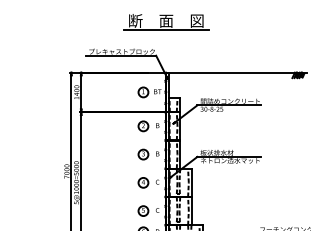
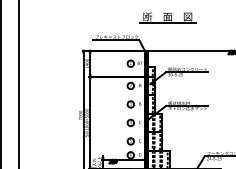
part: (165, 21) -> (167, 17), moved

